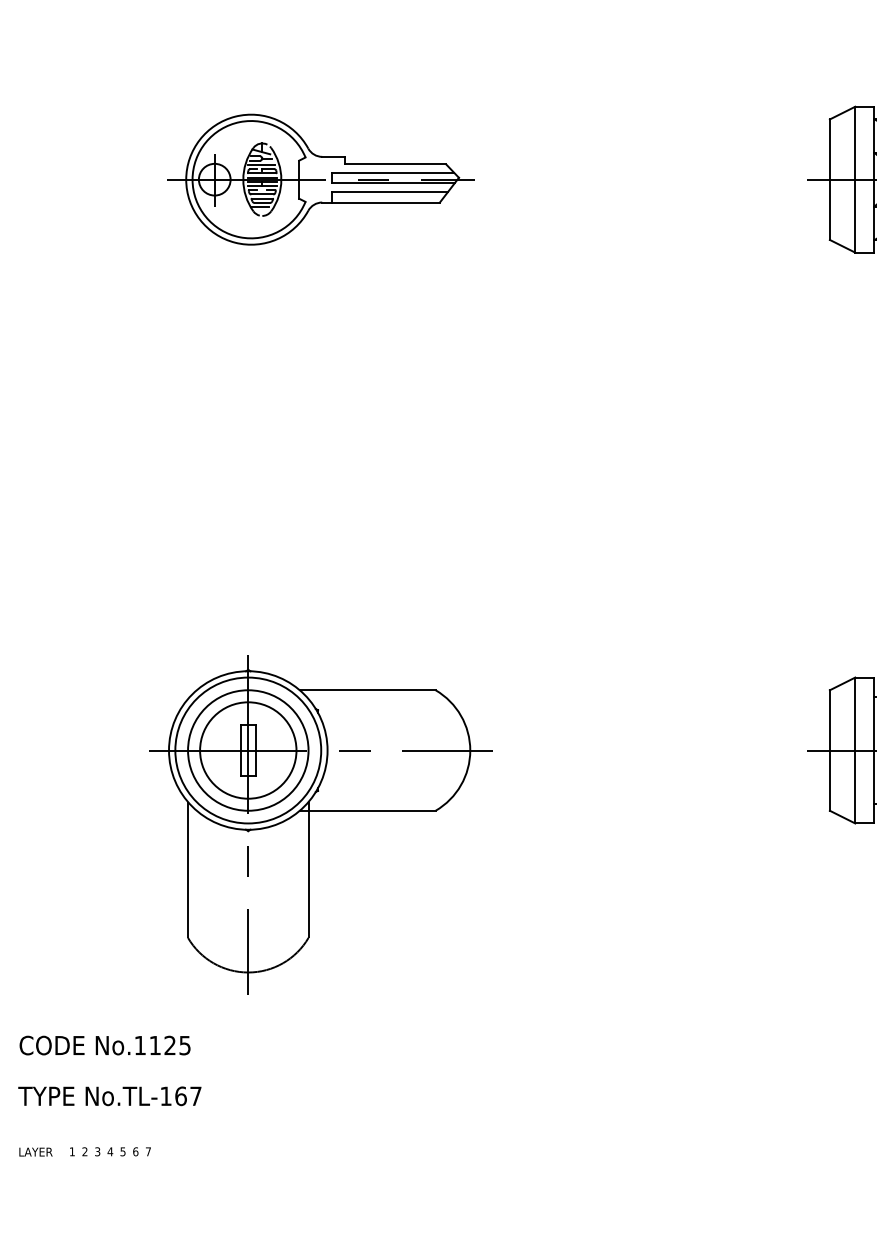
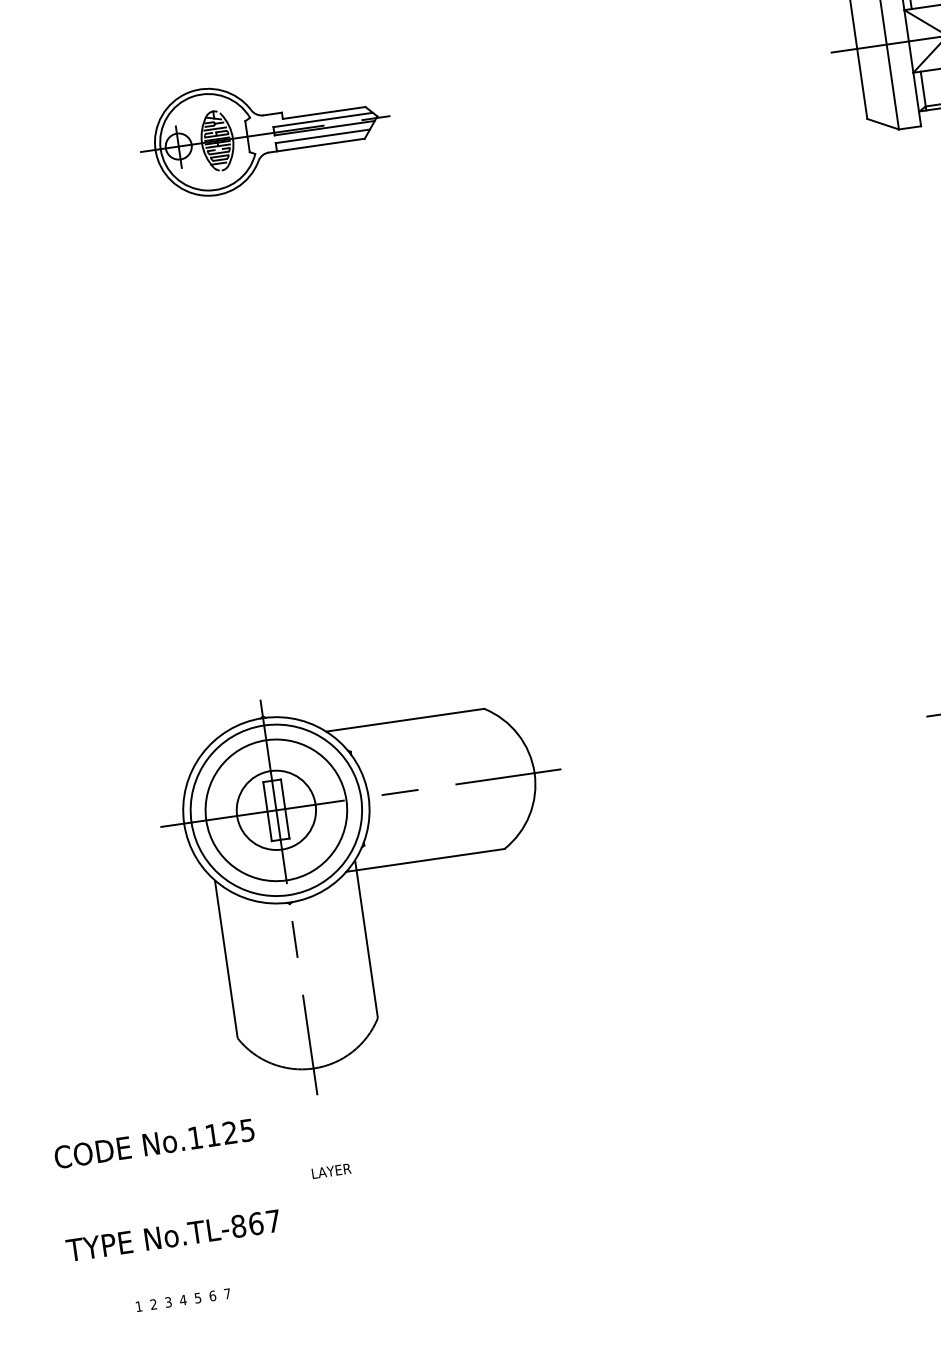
part: (320, 179) -> (264, 134), size x0.7
circle: (248, 750) -> (276, 810), size x0.7
text: (104, 1045) -> (153, 1143), moved
text: (165, 1096) -> (238, 1226), No.TL-167 -> No.TL-867
text: (35, 1151) -> (330, 1170), moved

